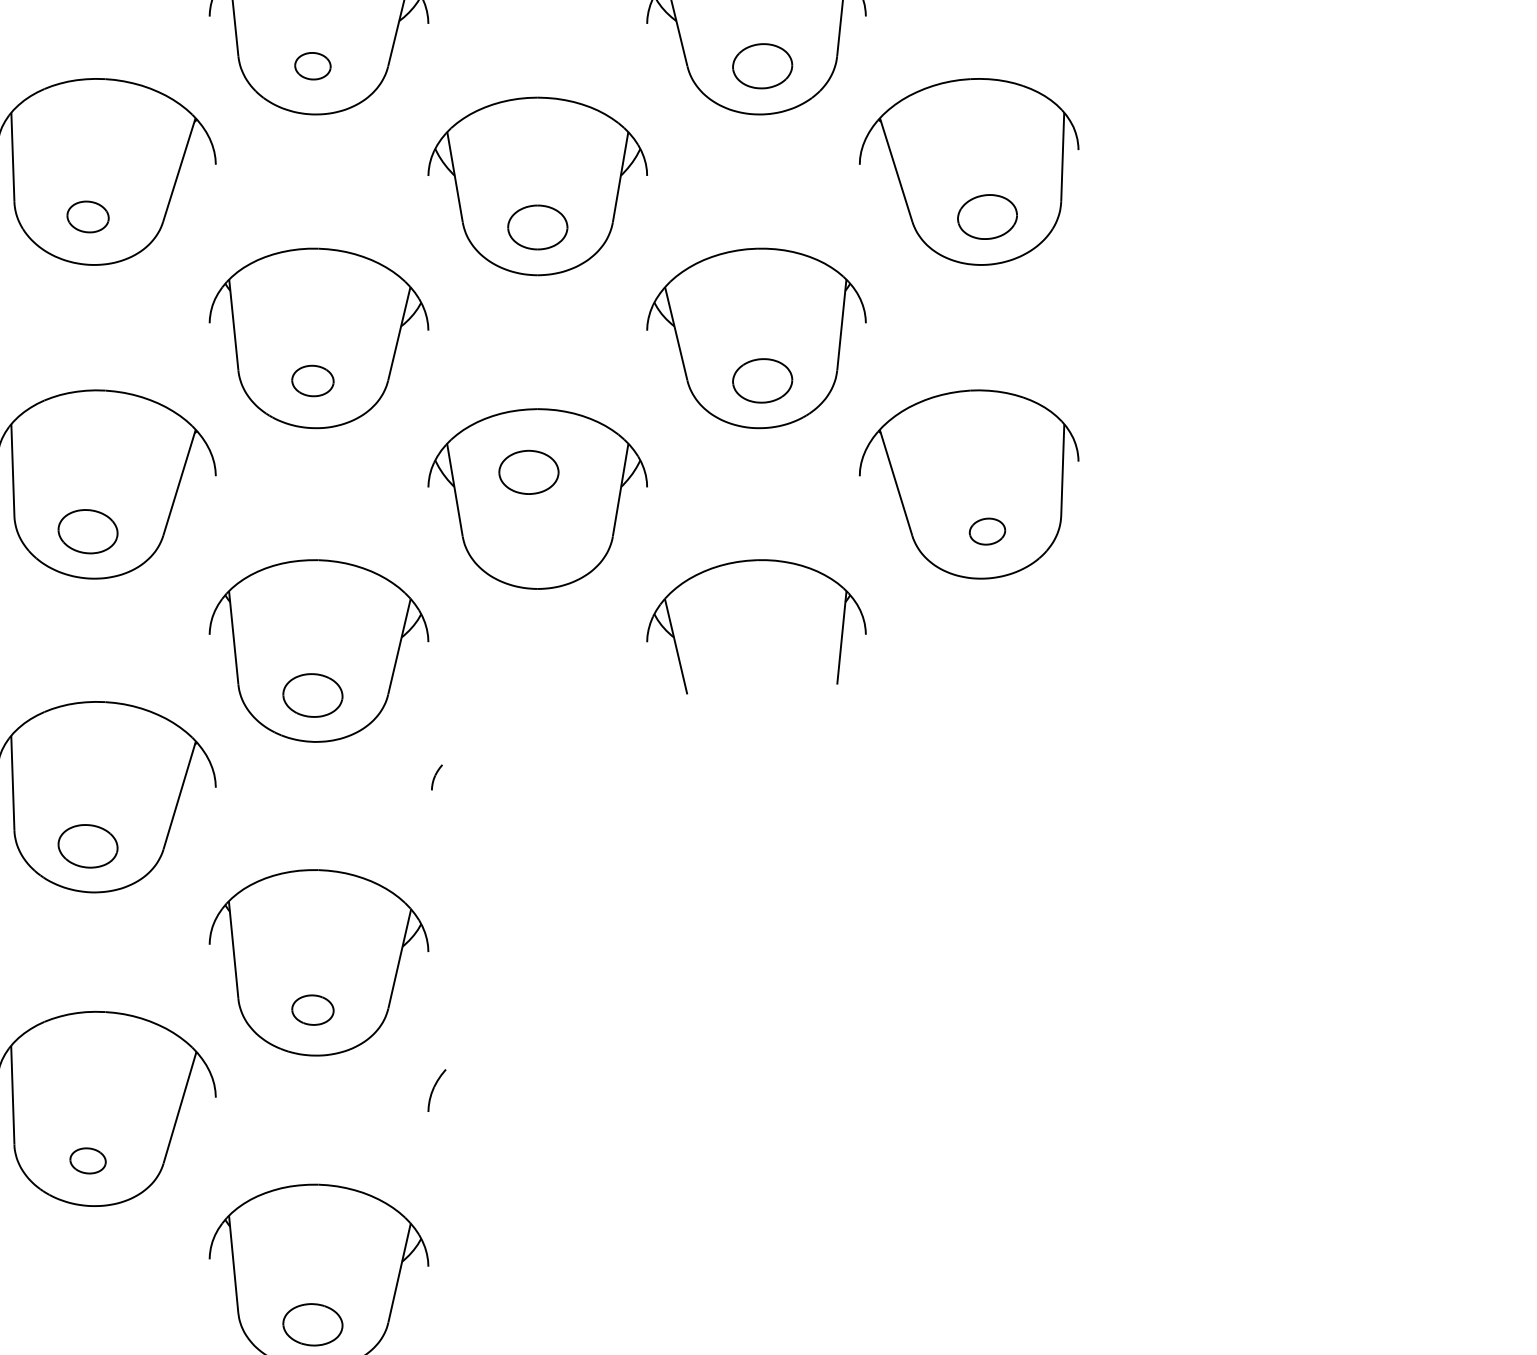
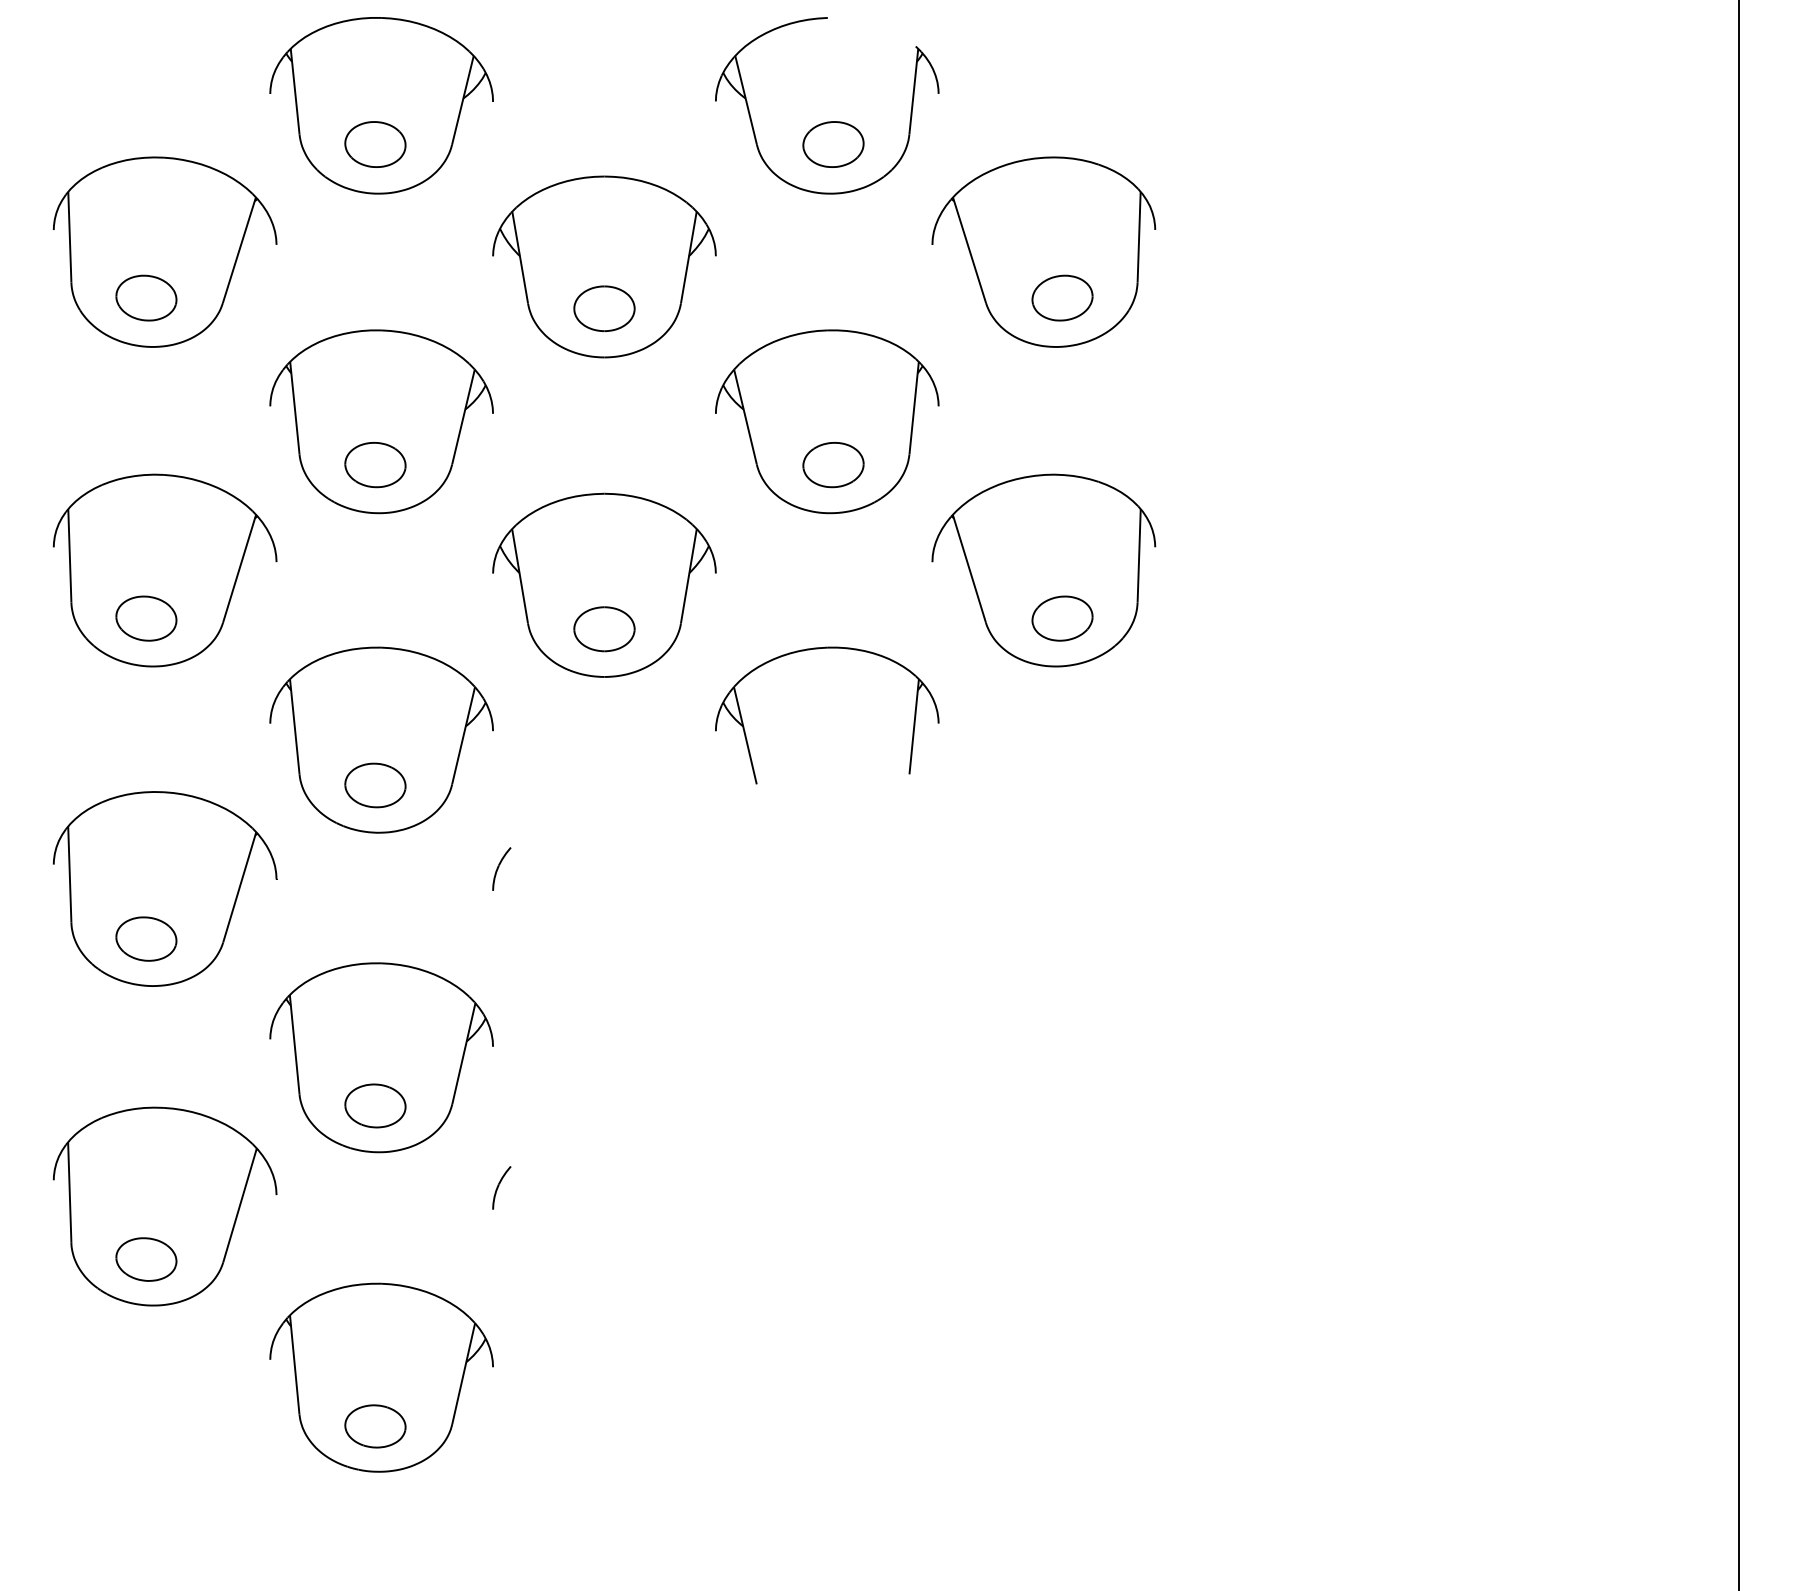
part: (312, 66) -> (375, 144), size x1.67
part: (88, 216) -> (146, 297), size x1.43
part: (312, 381) -> (375, 465), size x1.43
part: (528, 472) -> (604, 629), moved
part: (987, 531) -> (1062, 618), size x1.67
part: (436, 777) -> (501, 868), size x1.67
part: (312, 1009) -> (375, 1105), size x1.43
part: (88, 1160) -> (146, 1259), size x1.67

